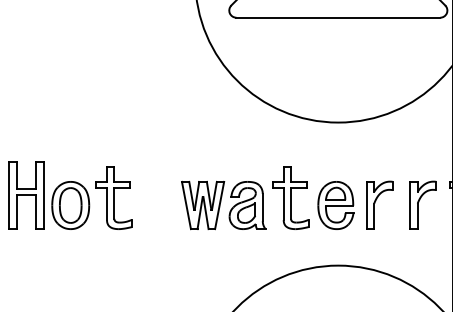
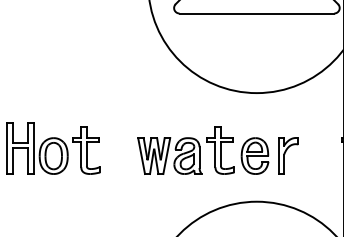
part: (423, 204) -> (321, 155), removed

